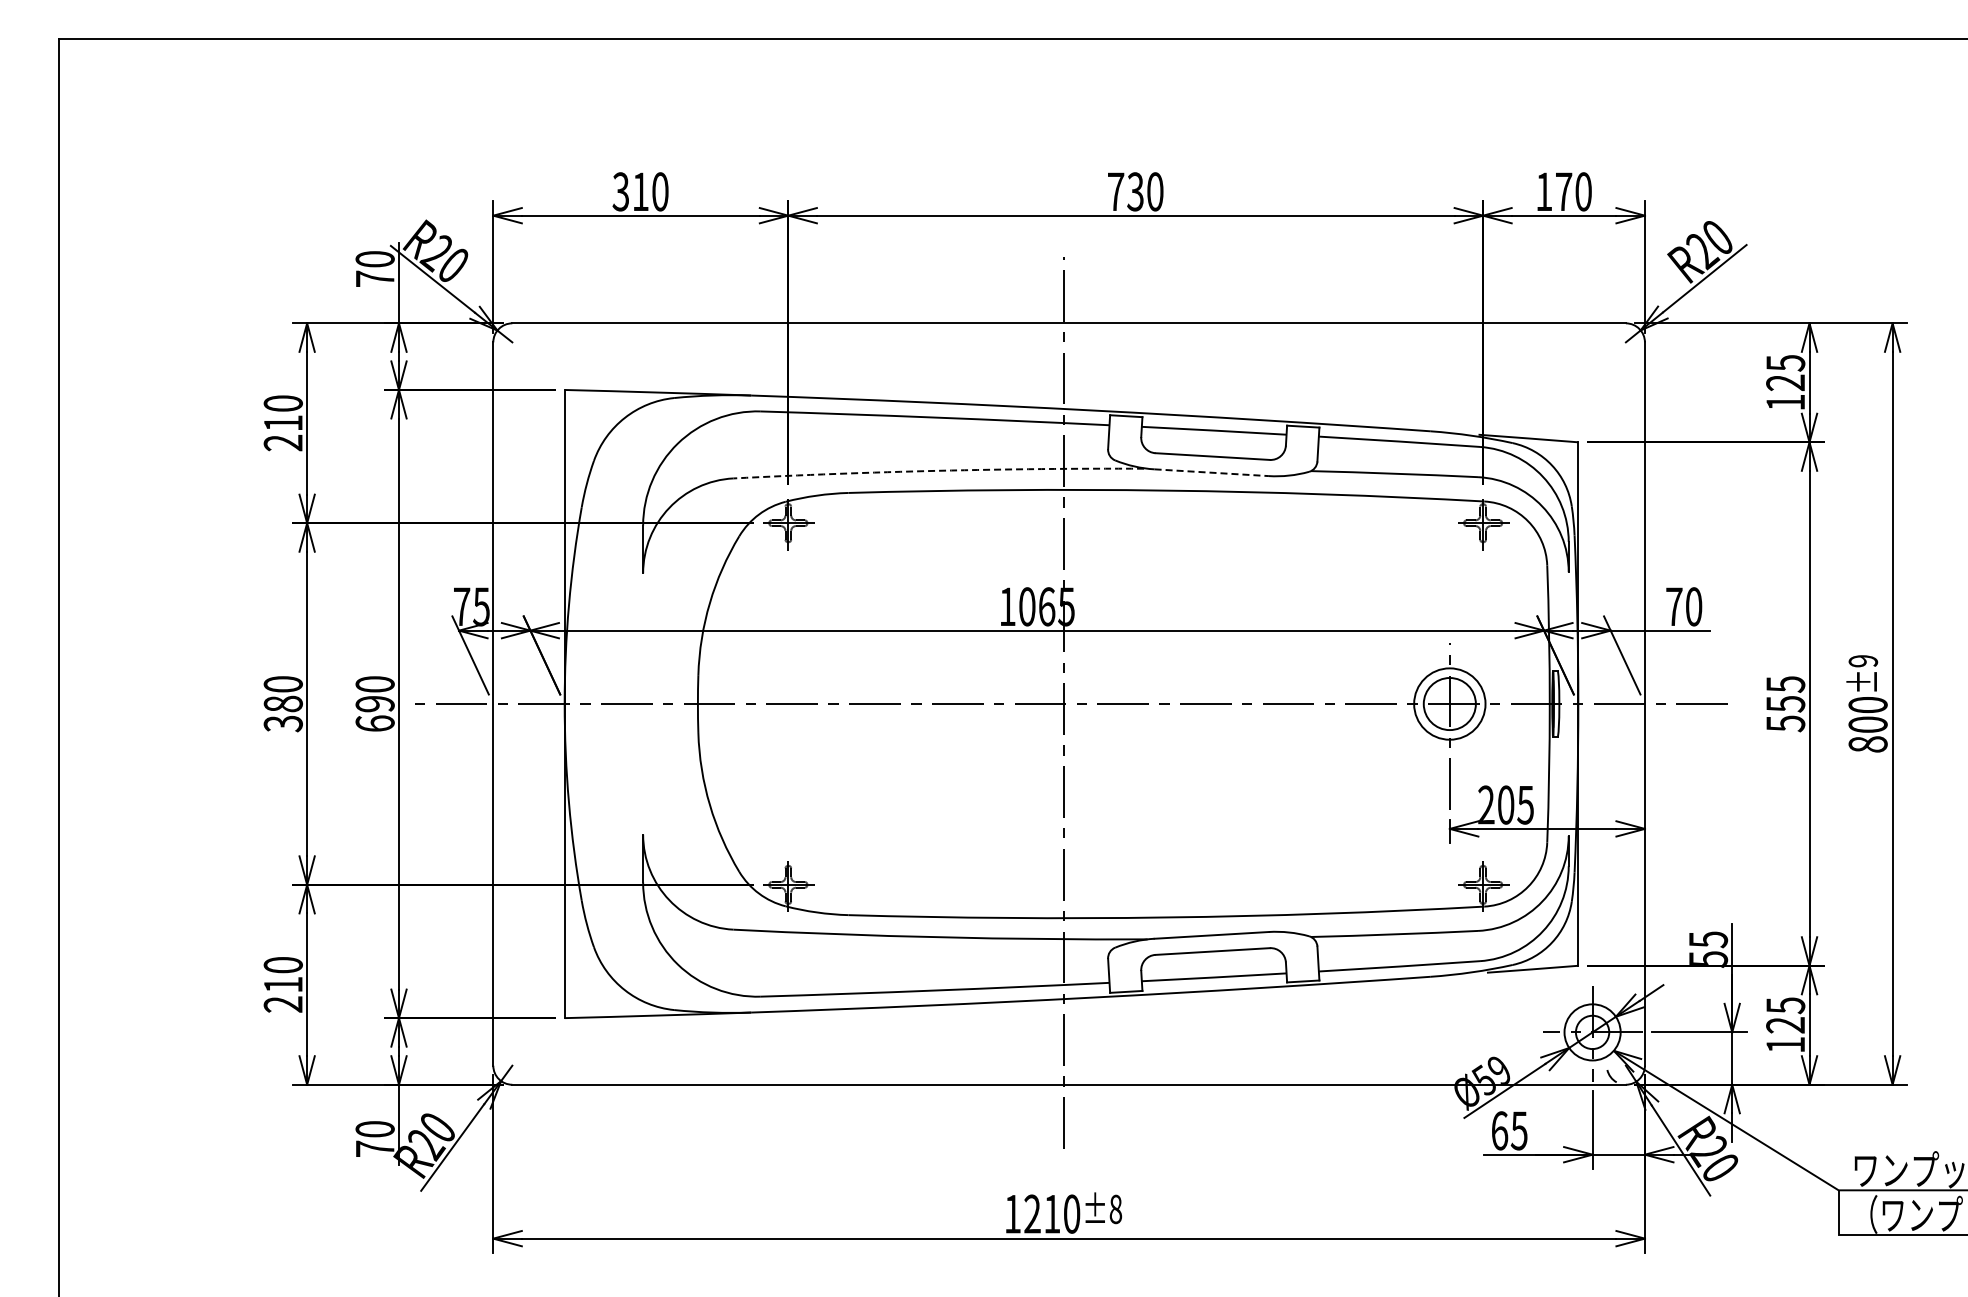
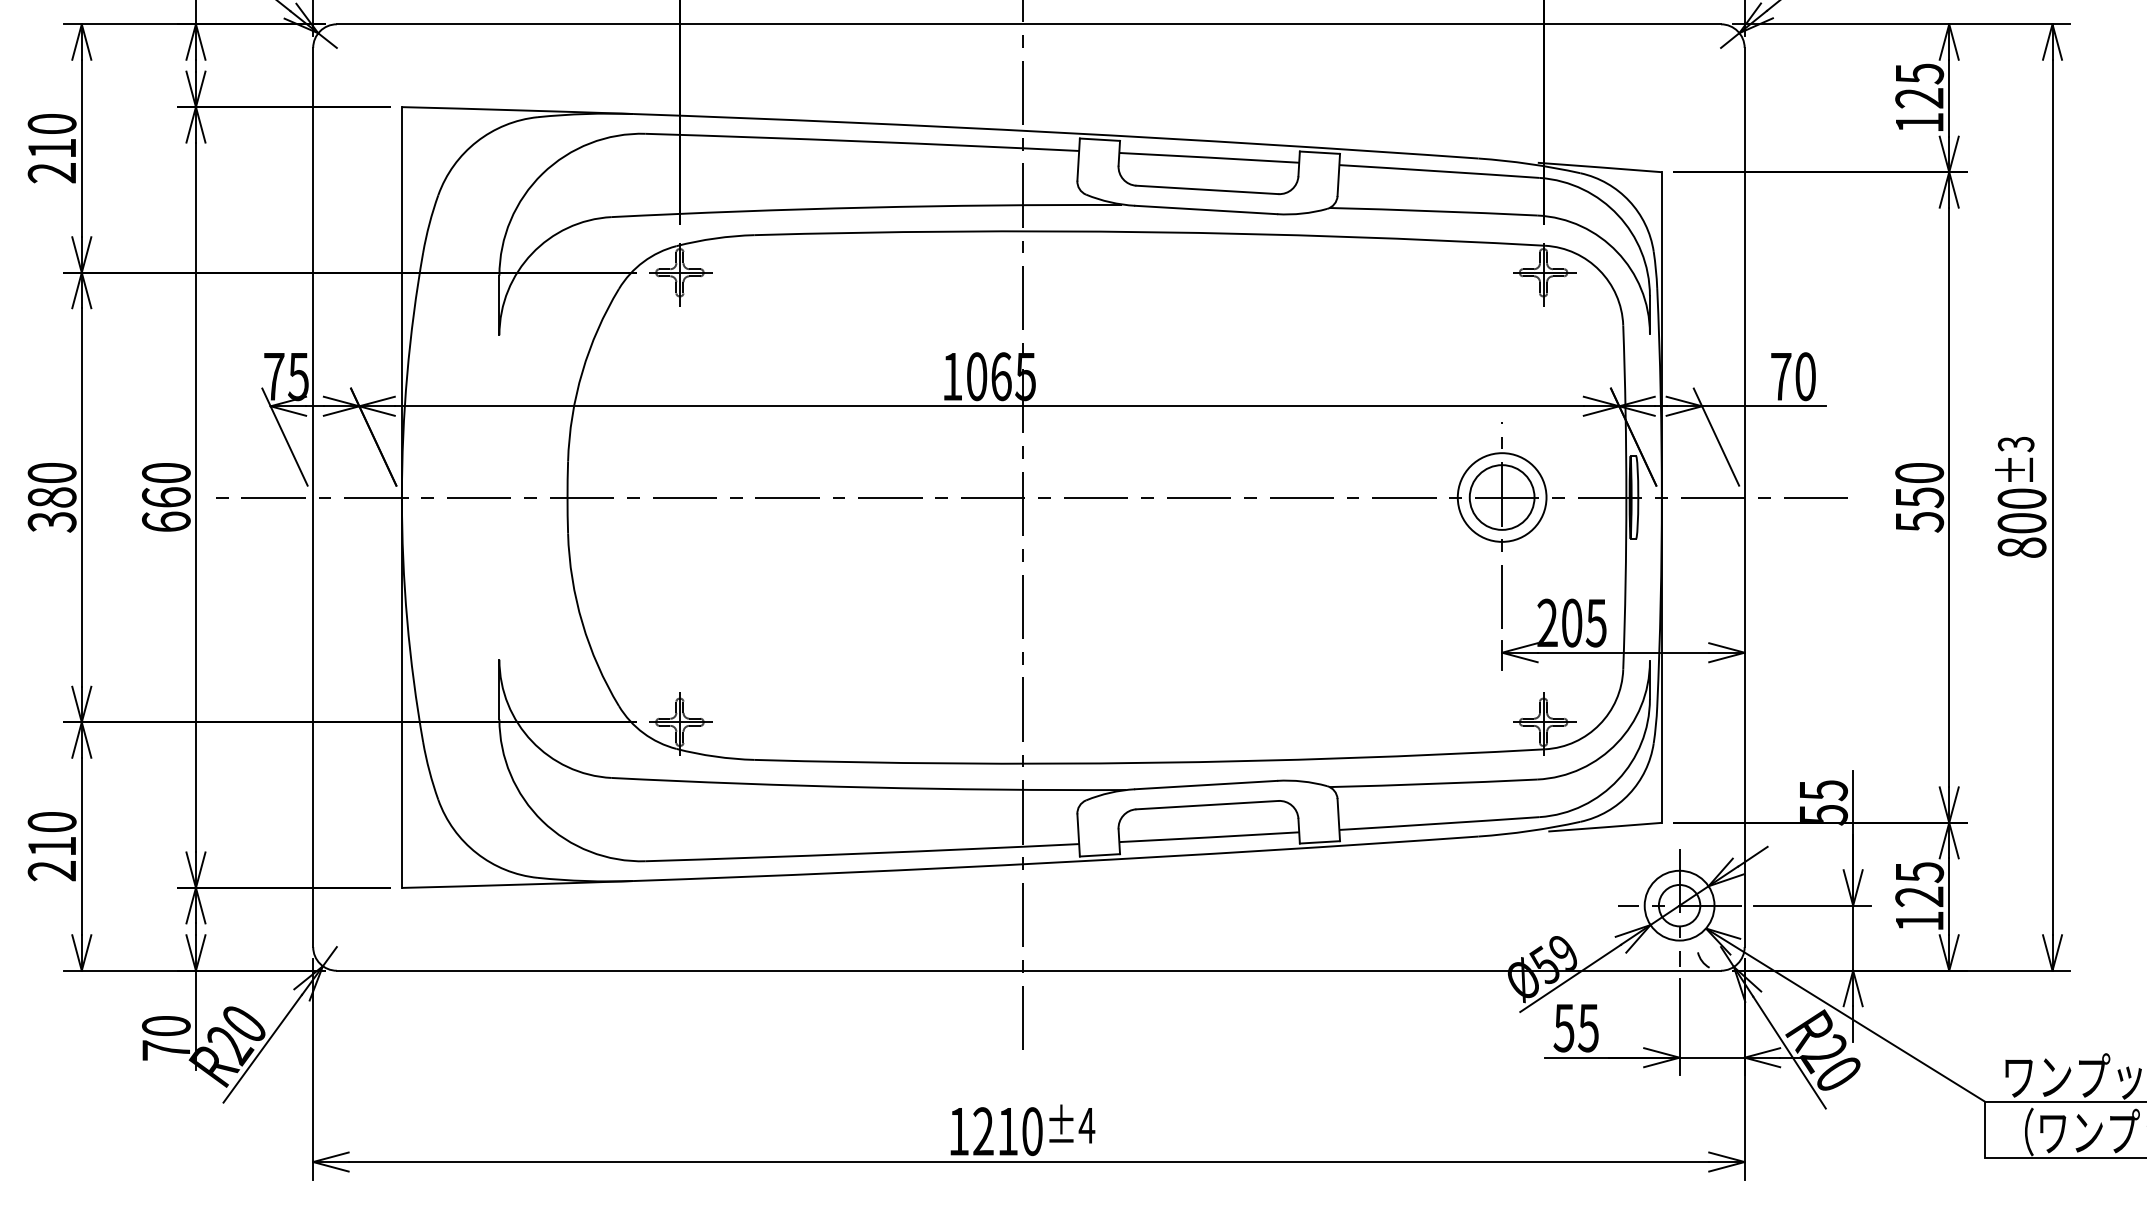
arc: (938, 470) -> (866, 207), dashed -> solid
line: (1212, 472) -> (1207, 209), dashed -> solid
text: (1862, 661) -> (2015, 444), ±9 -> ±3
text: (1785, 684) -> (1919, 473), 555 -> 550
text: (374, 703) -> (165, 496), 690 -> 660
text: (1499, 1130) -> (1563, 1027), 65 -> 55
text: (1115, 1209) -> (1086, 1125), ±8 -> ±4

